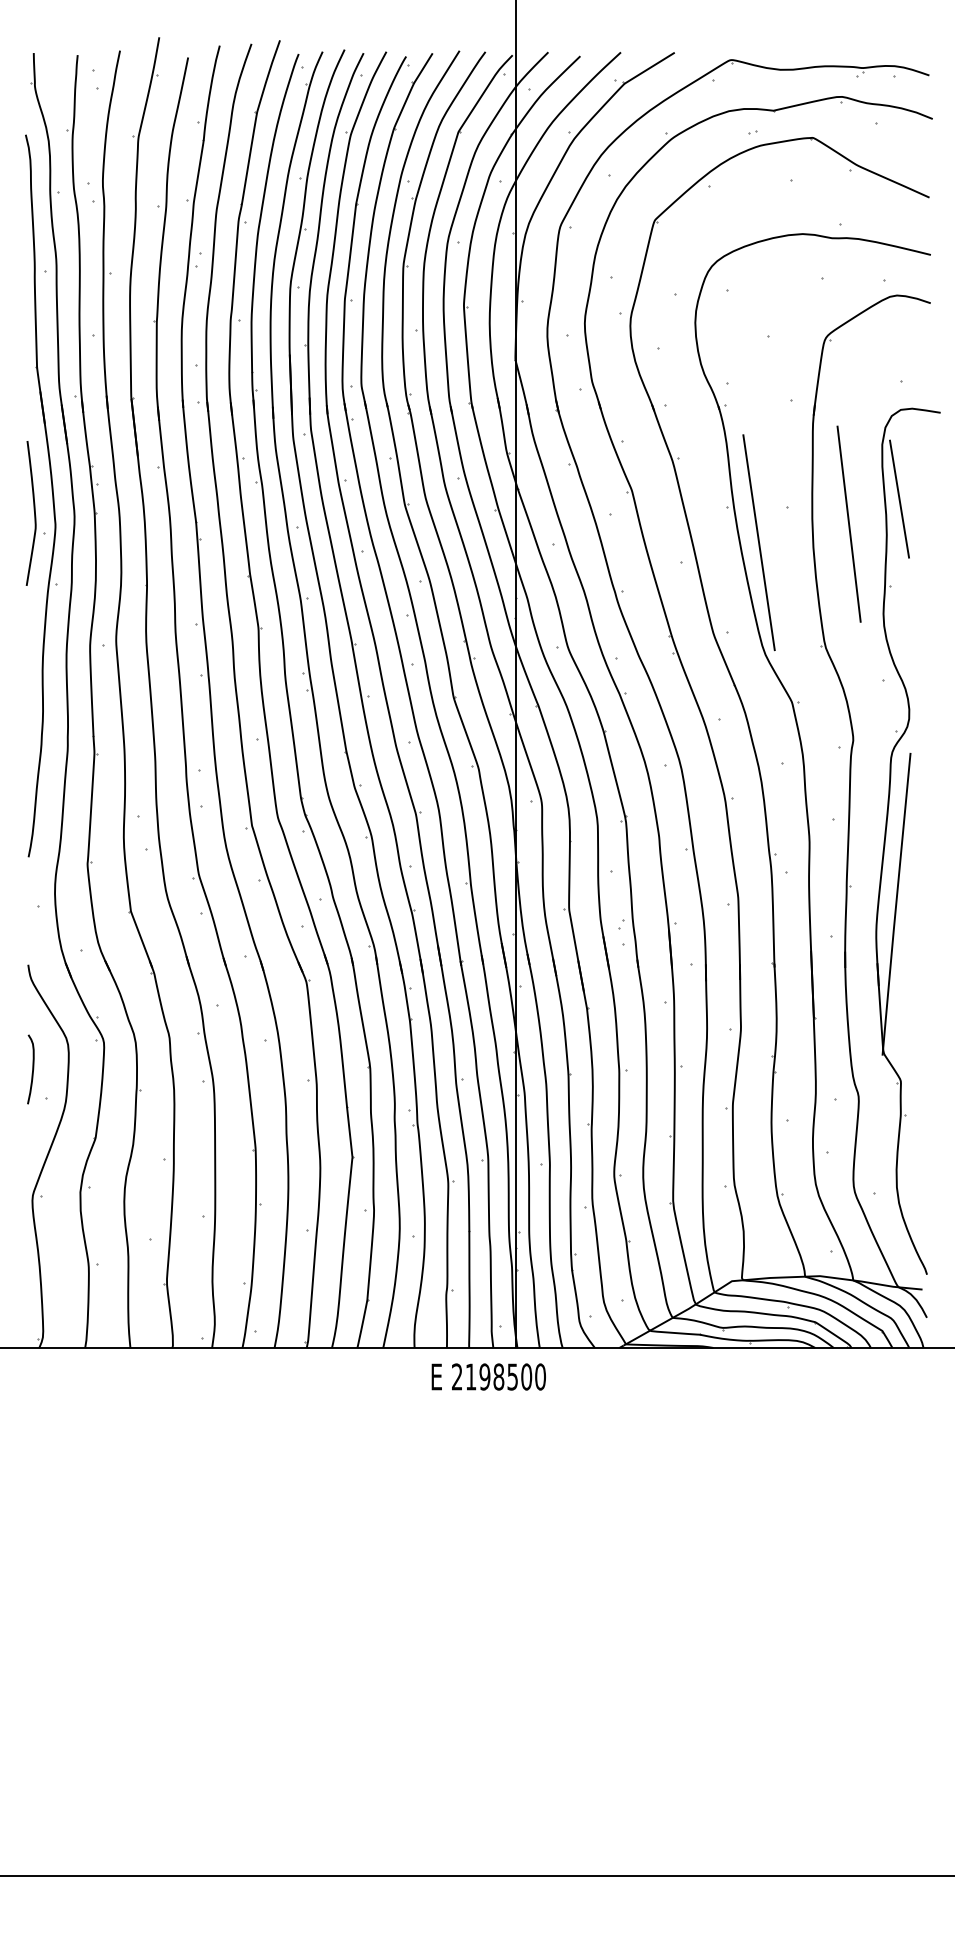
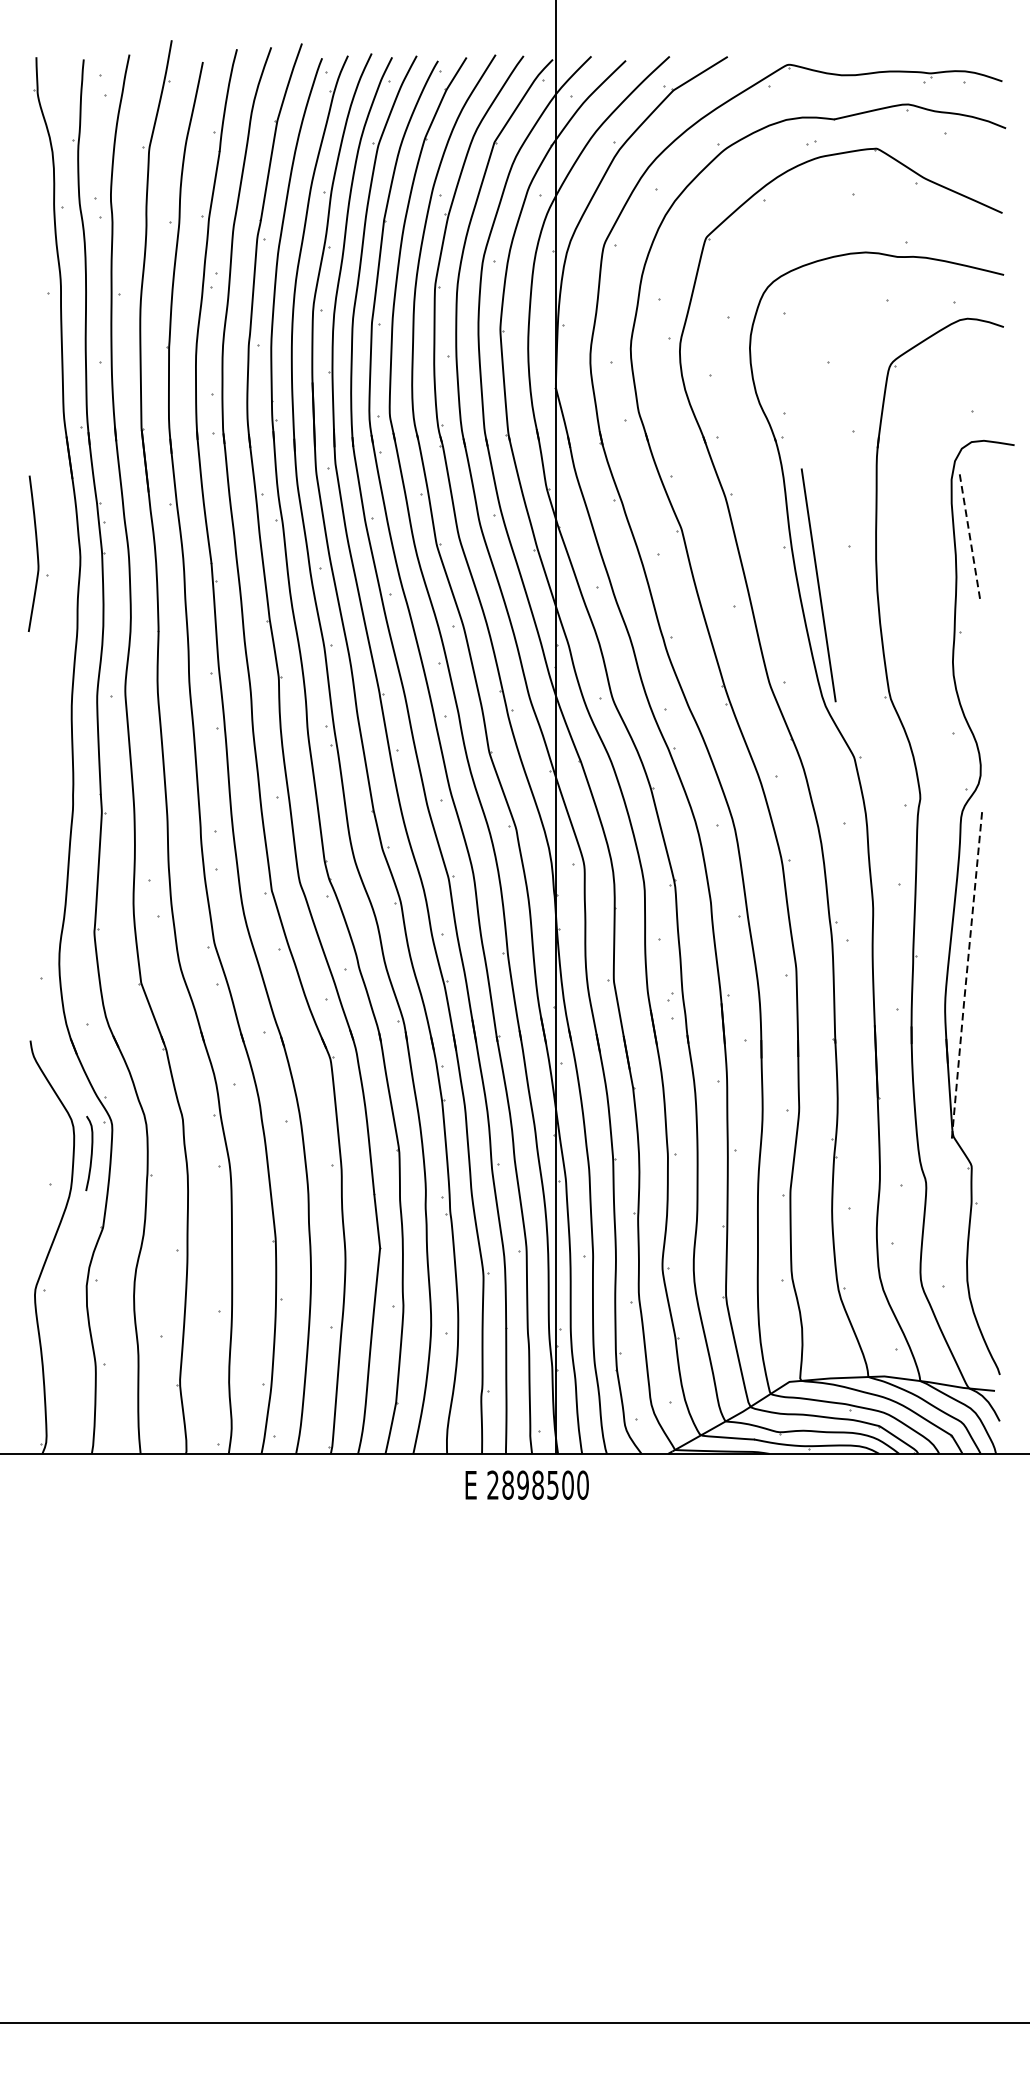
part: (51, 491) -> (55, 530), removed
line: (899, 499) -> (970, 538), solid -> dashed
line: (848, 523) -> (915, 564), removed
line: (896, 905) -> (966, 976), solid -> dashed
curve: (32, 1069) -> (91, 1153), moved
text: (470, 1376) -> (507, 1484), 2198500 -> 2898500

